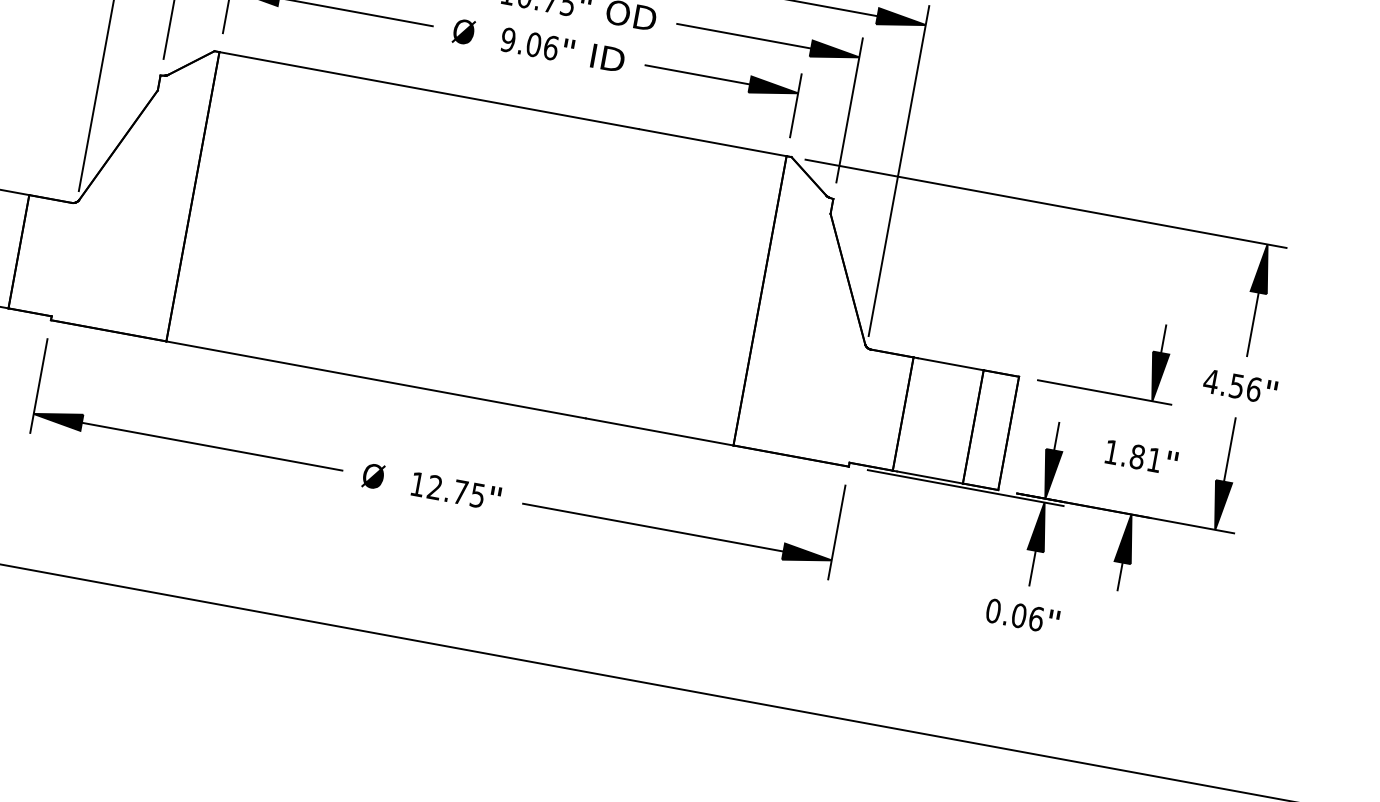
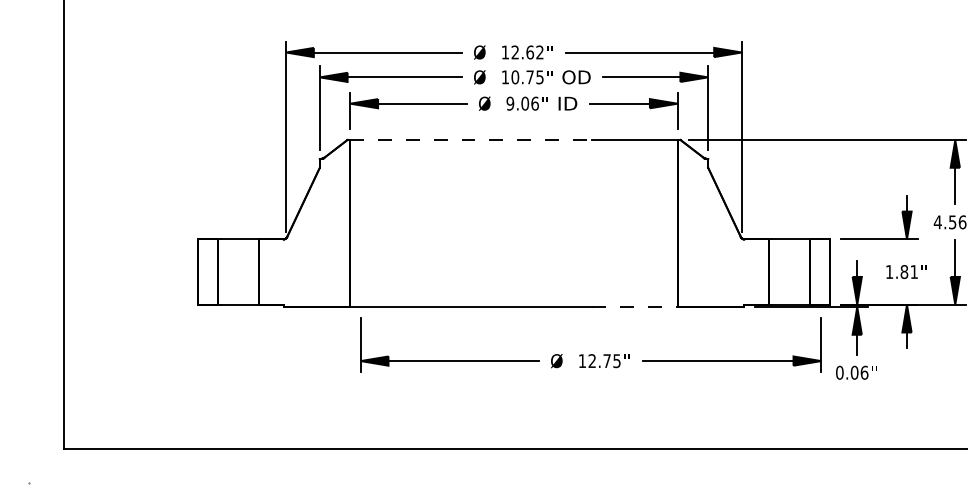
line: (429, 91) -> (471, 140), solid -> dashed
line: (660, 431) -> (635, 306), solid -> dashed
part: (433, 475) -> (590, 354), moved

